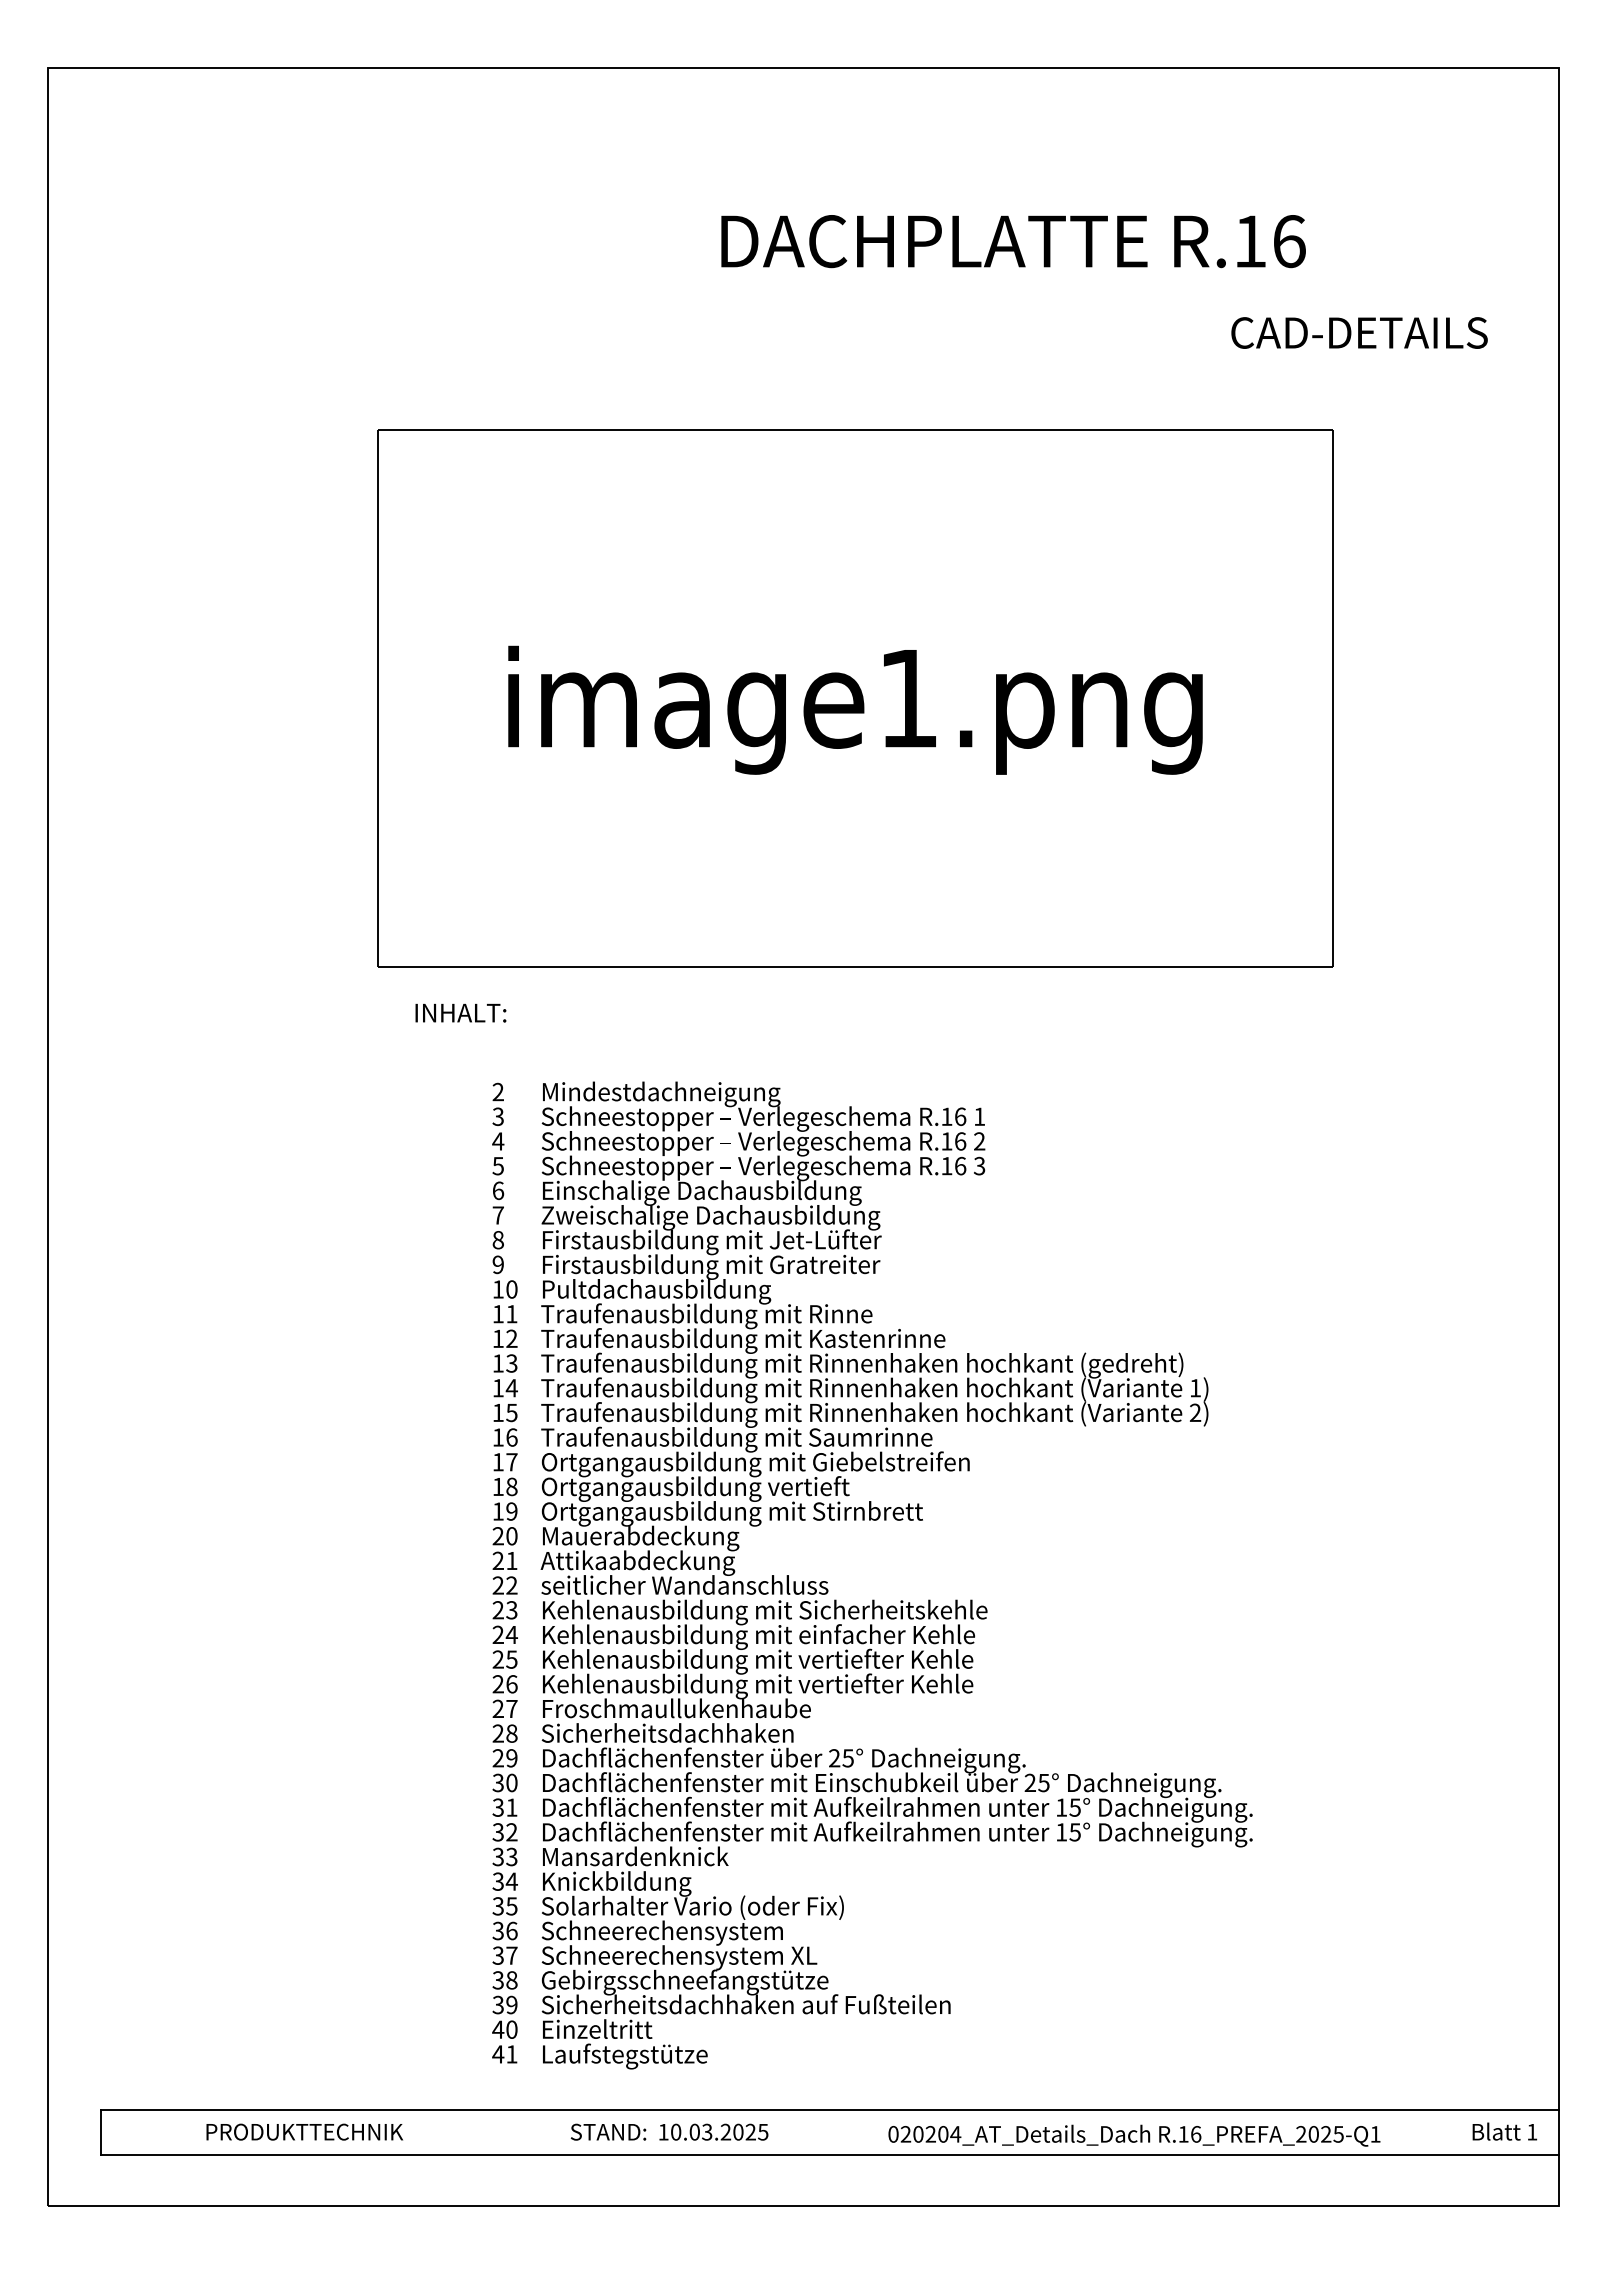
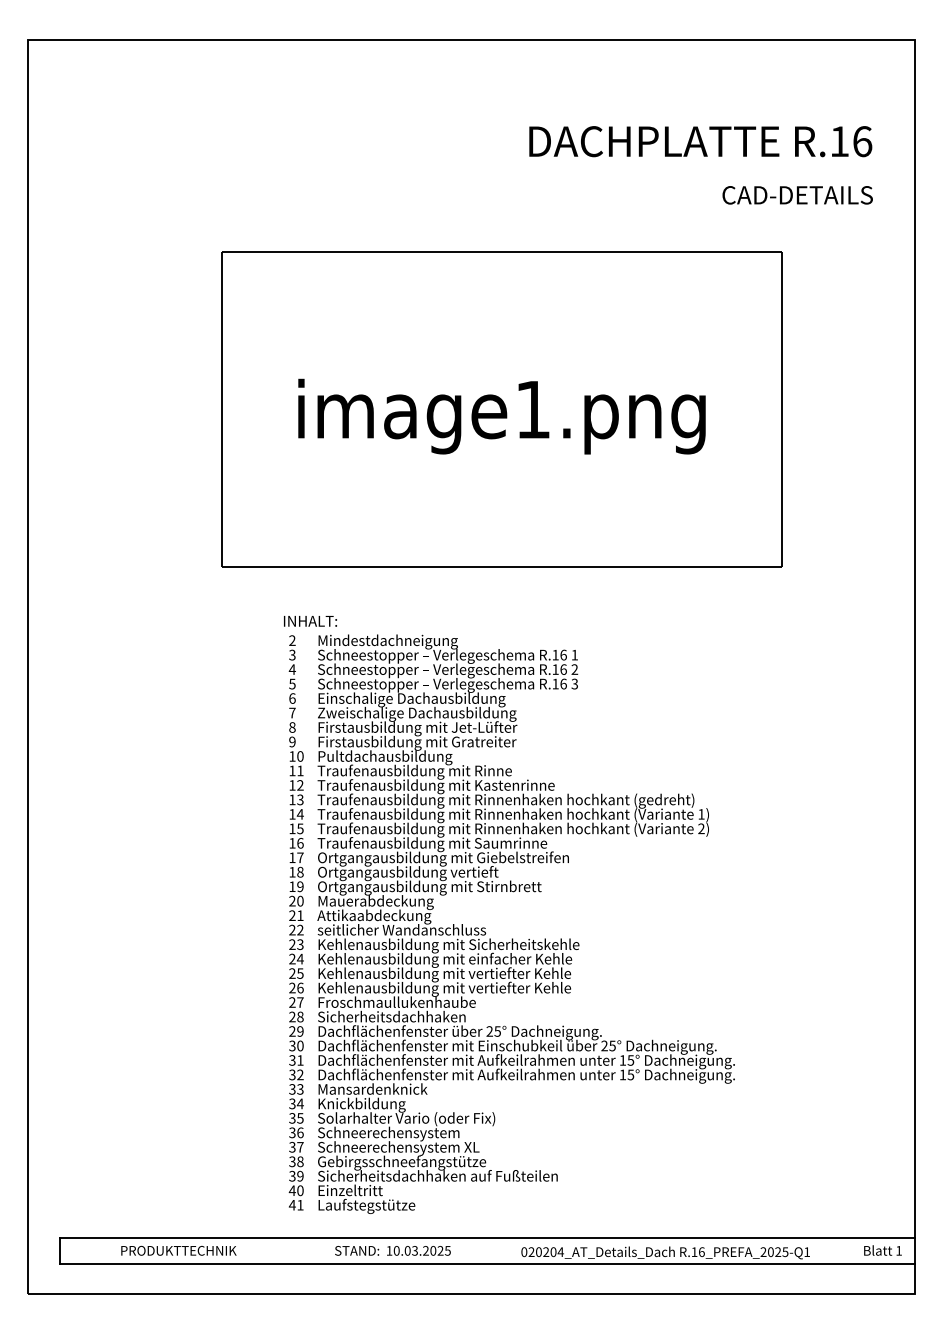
text: (1013, 241) -> (700, 141), moved
text: (460, 1013) -> (310, 621), moved

